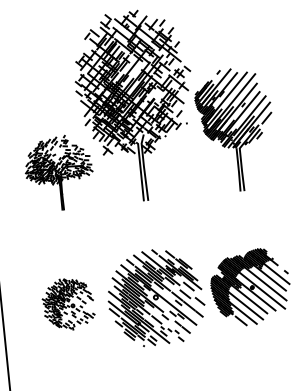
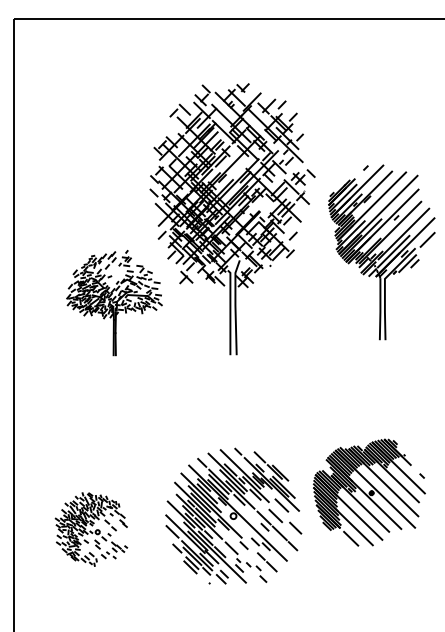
part: (235, 130) -> (381, 252), moved
part: (155, 296) -> (233, 515), moved
part: (68, 304) -> (91, 529), moved

